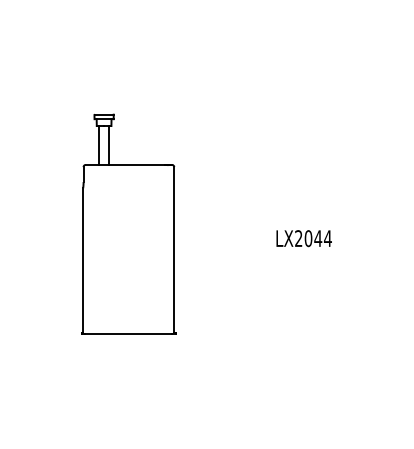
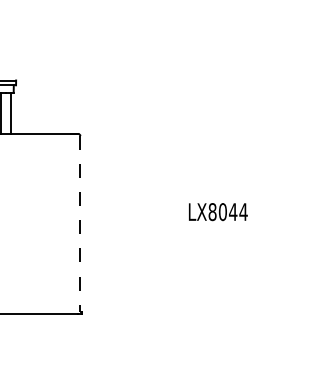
text: (298, 238) -> (212, 211), LX2044 -> LX8044
line: (174, 249) -> (80, 223), solid -> dashed

